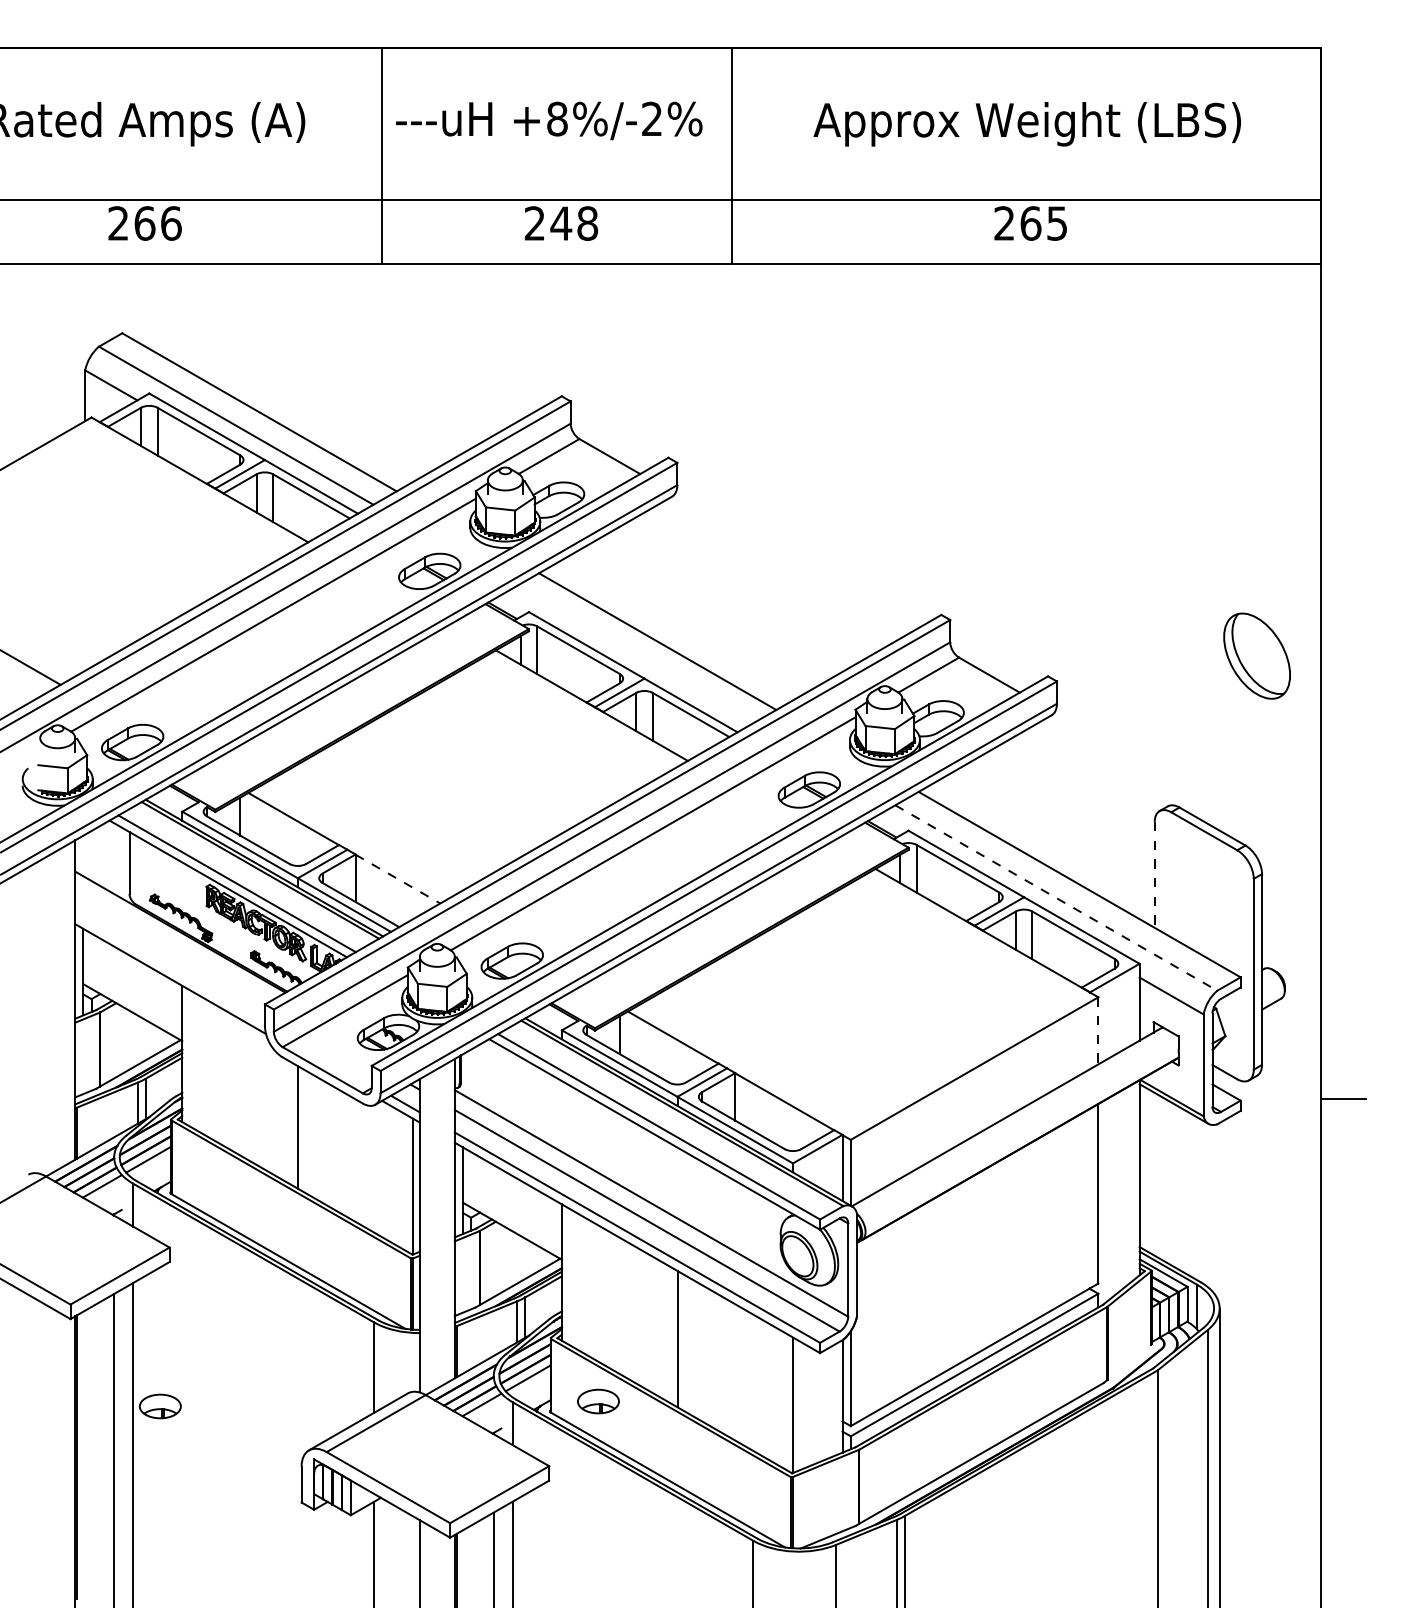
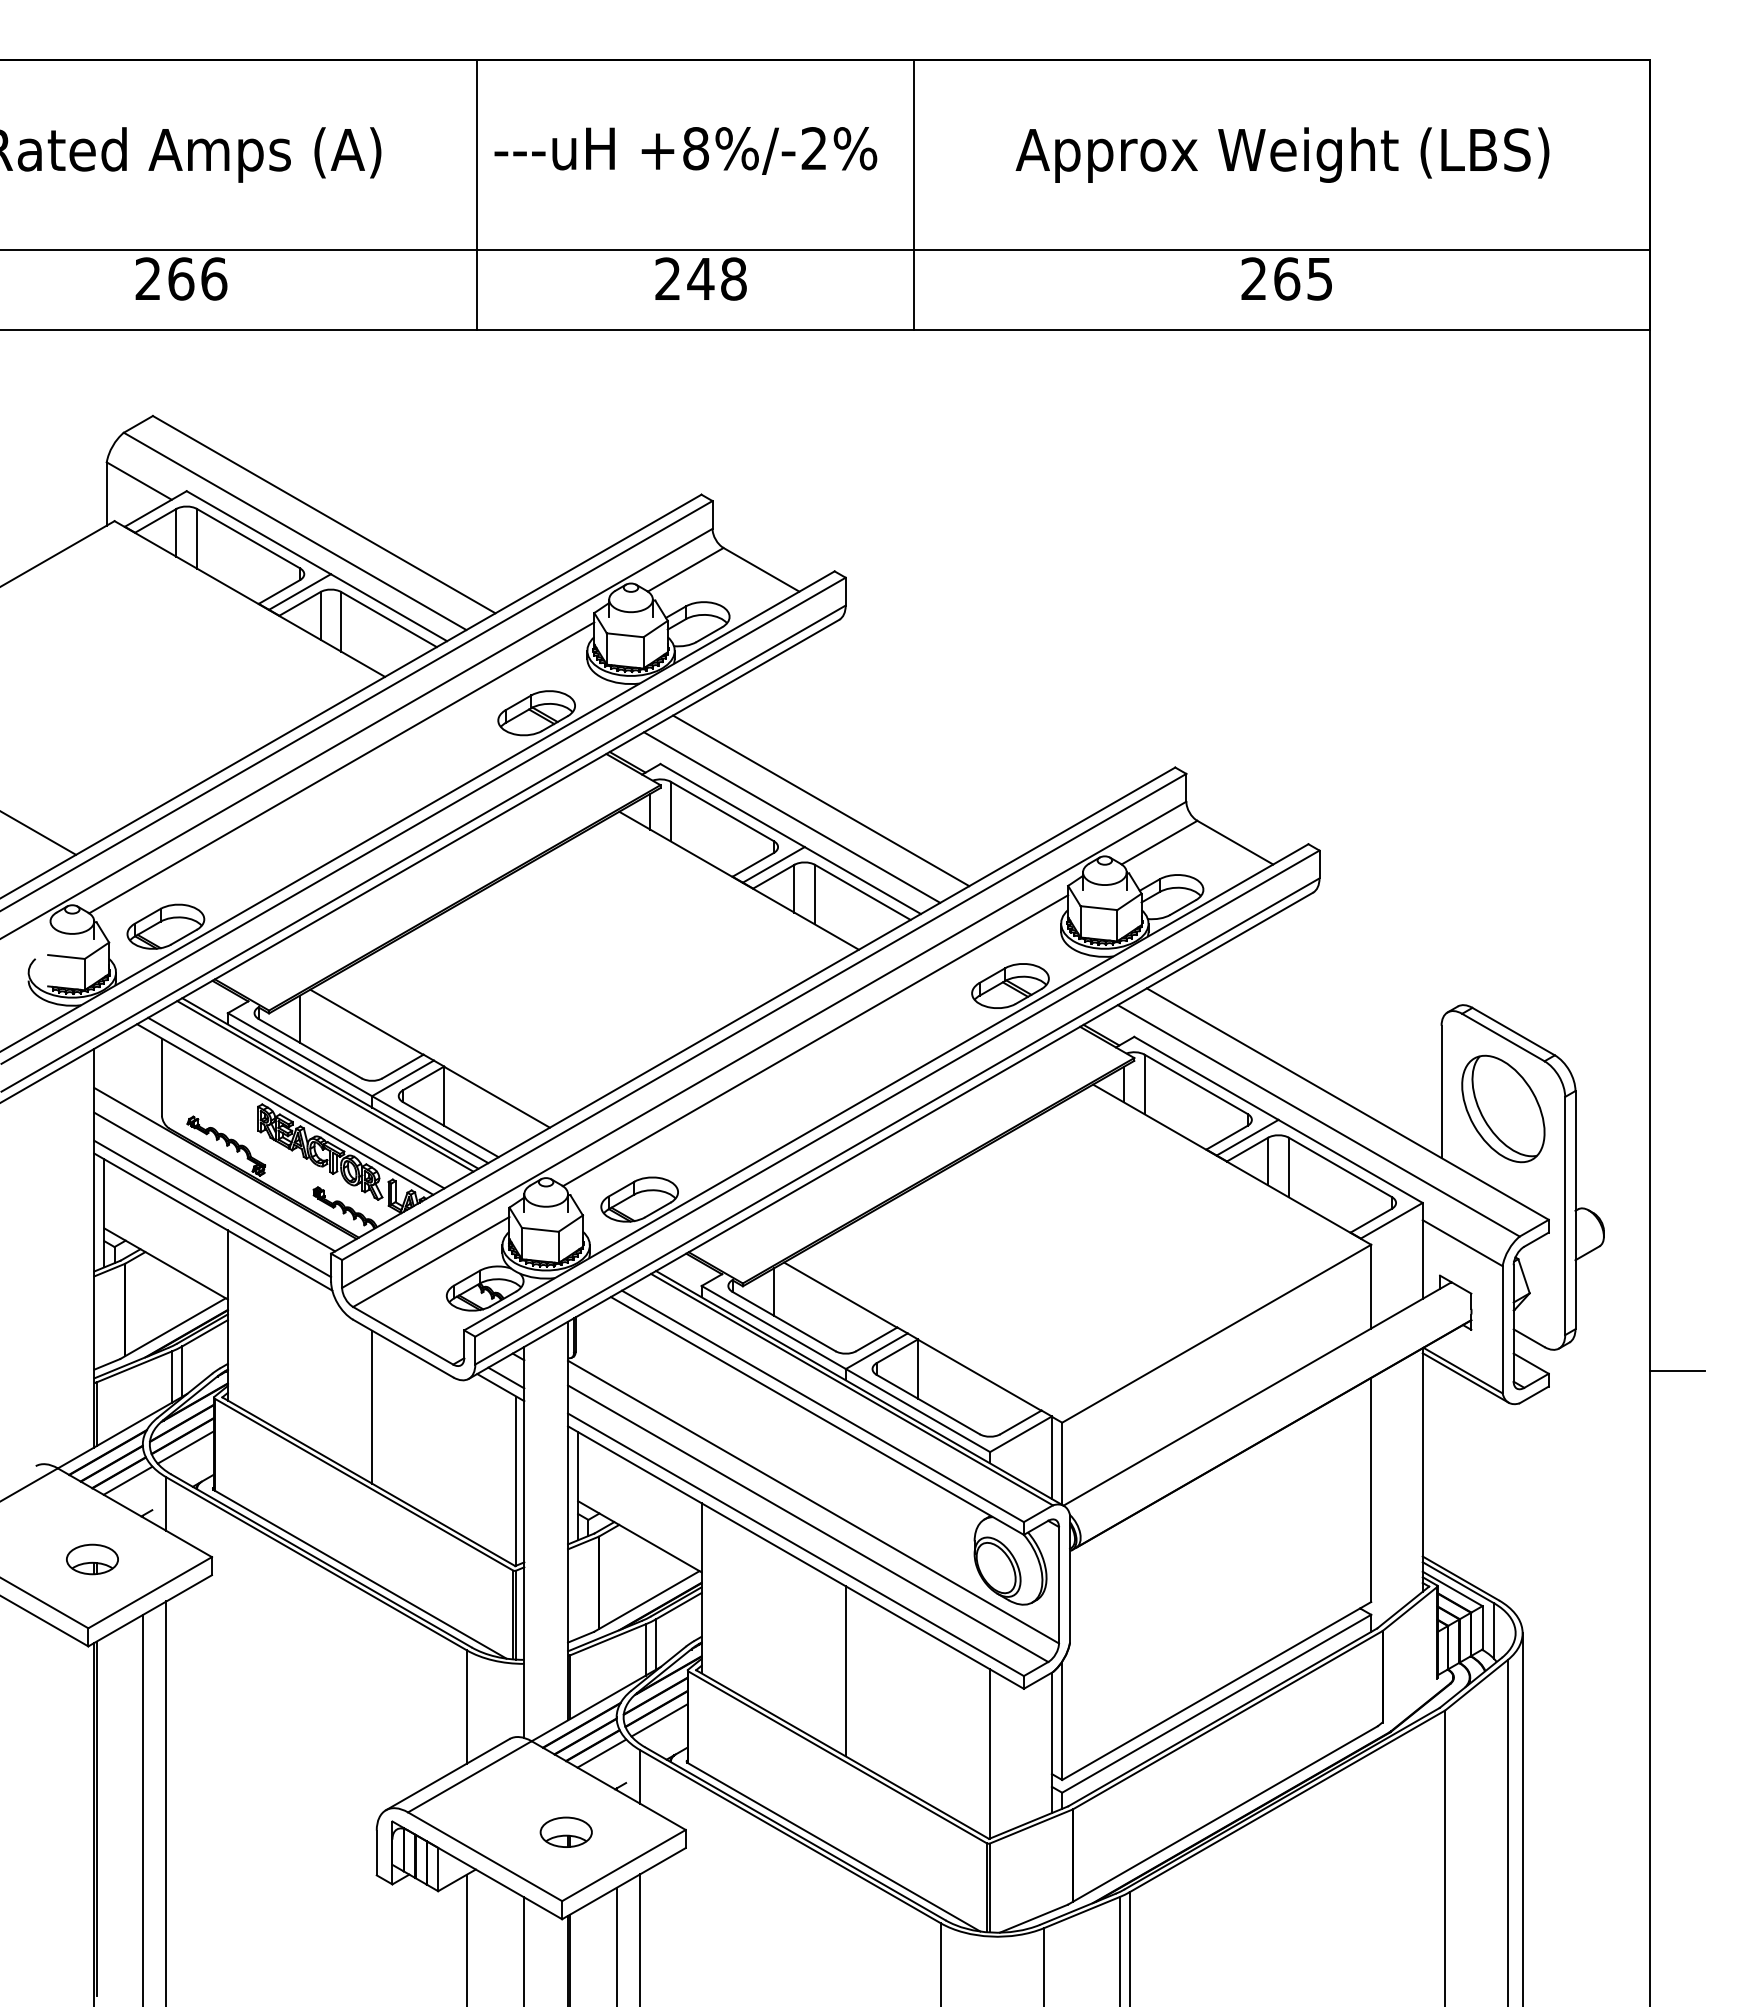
line: (634, 654) -> (792, 817), added
part: (1257, 655) -> (1503, 1108), moved
line: (1154, 875) -> (1441, 1092), dashed -> solid
line: (398, 879) -> (497, 1097), dashed -> solid
line: (1056, 897) -> (1318, 1120), dashed -> solid
line: (171, 946) -> (214, 1181), added
line: (170, 968) -> (212, 1208), added
line: (1098, 1030) -> (1371, 1286), dashed -> solid
part: (597, 1400) -> (565, 1831), moved
part: (160, 1406) -> (92, 1559), moved

